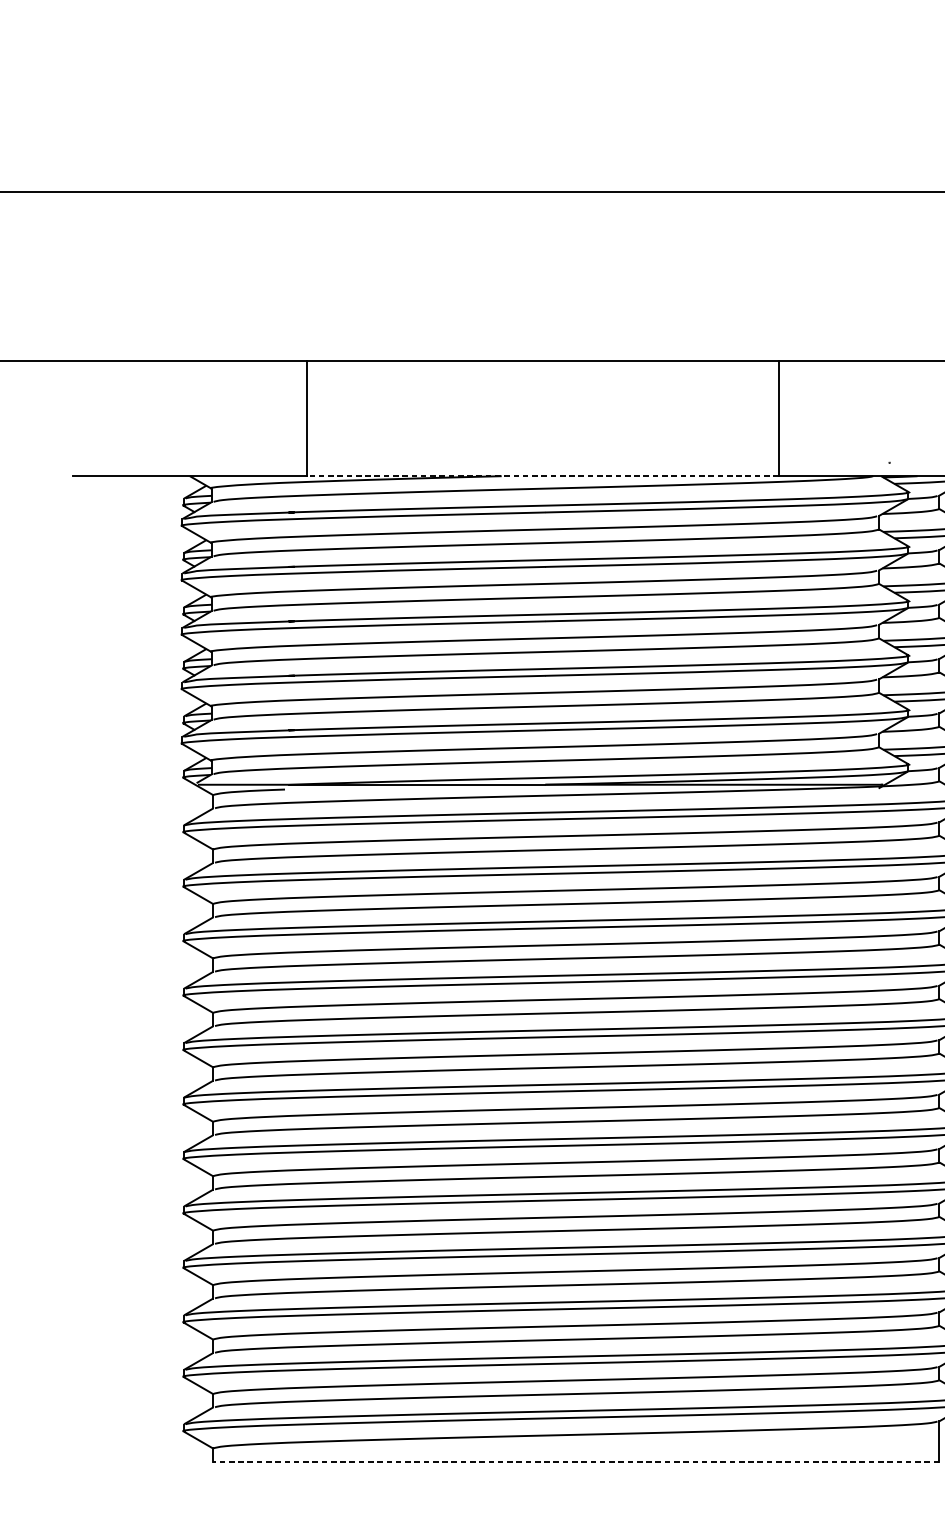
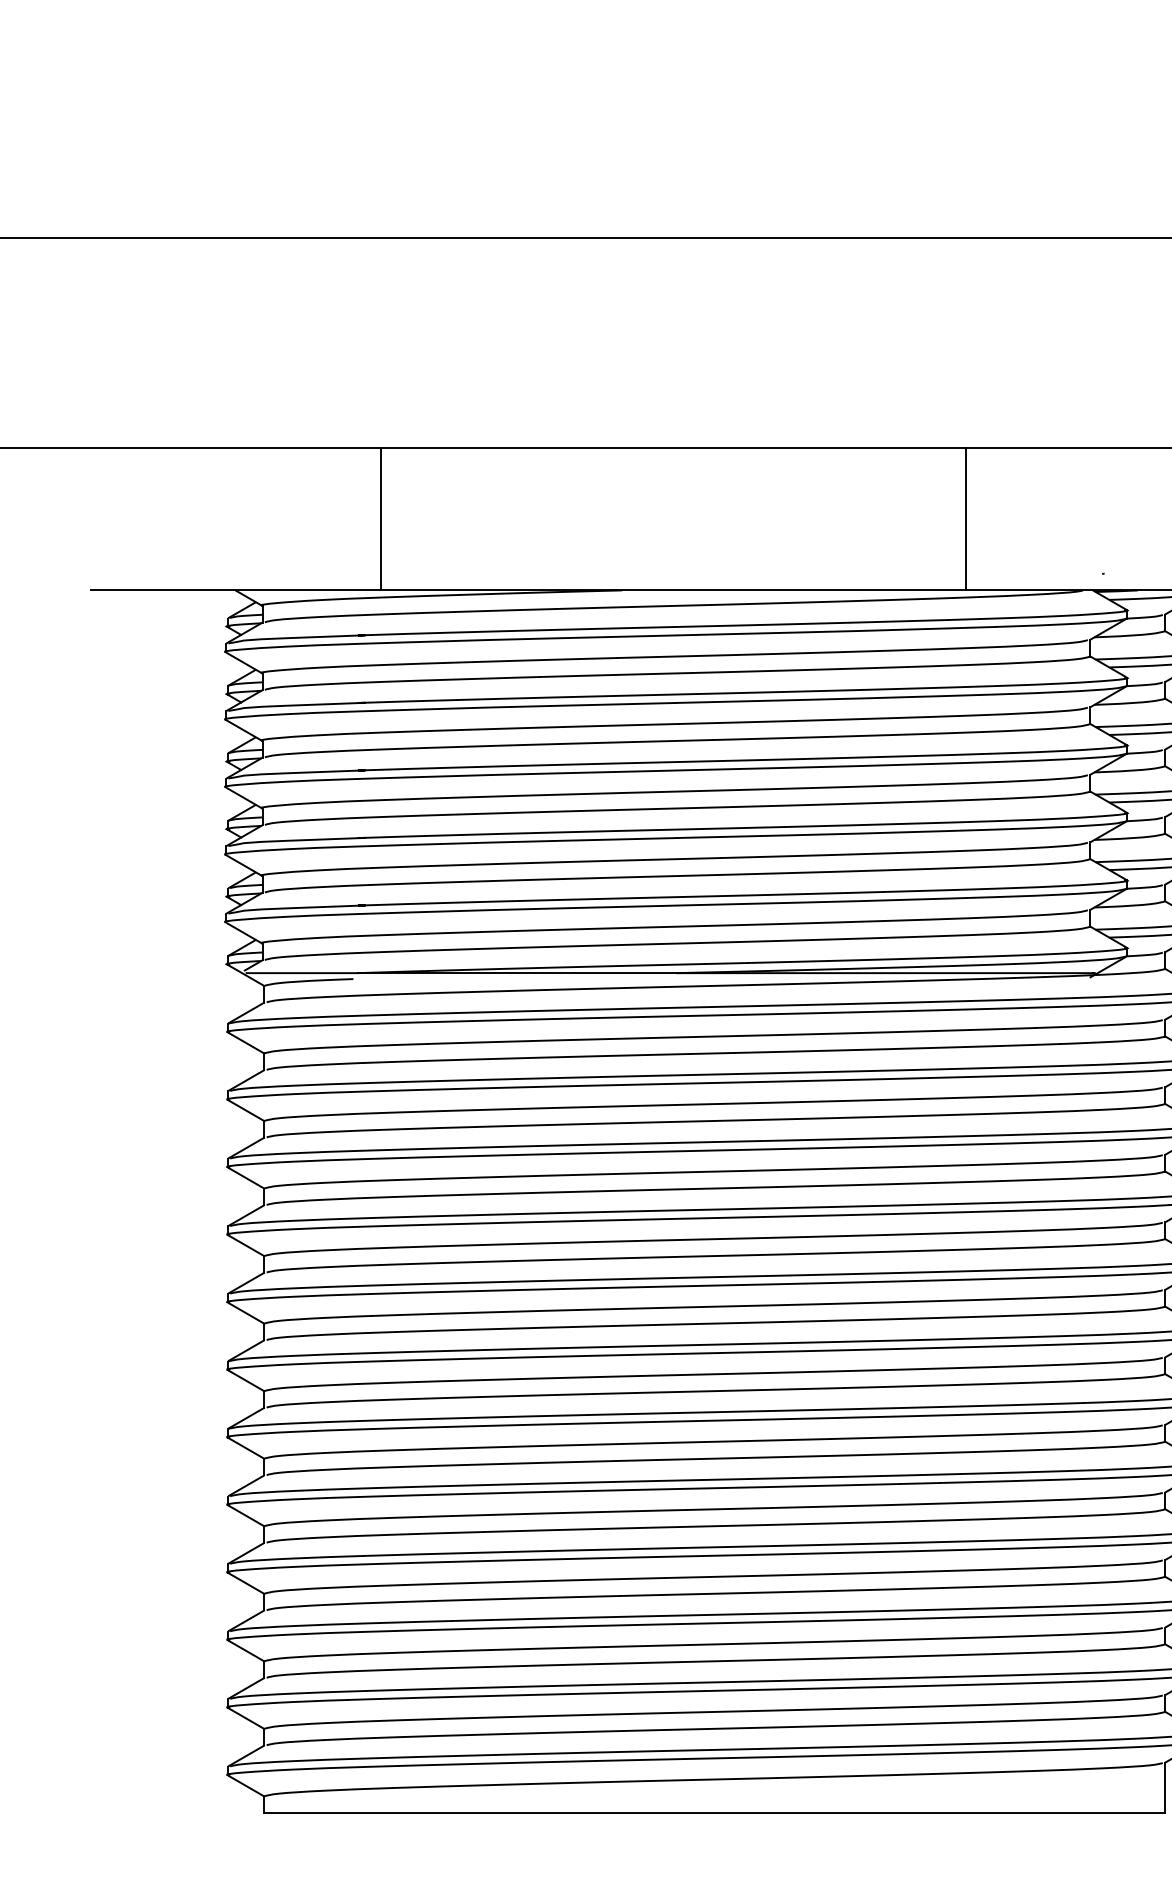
line: (543, 476) -> (673, 590), dashed -> solid
line: (576, 1462) -> (714, 1813), dashed -> solid

